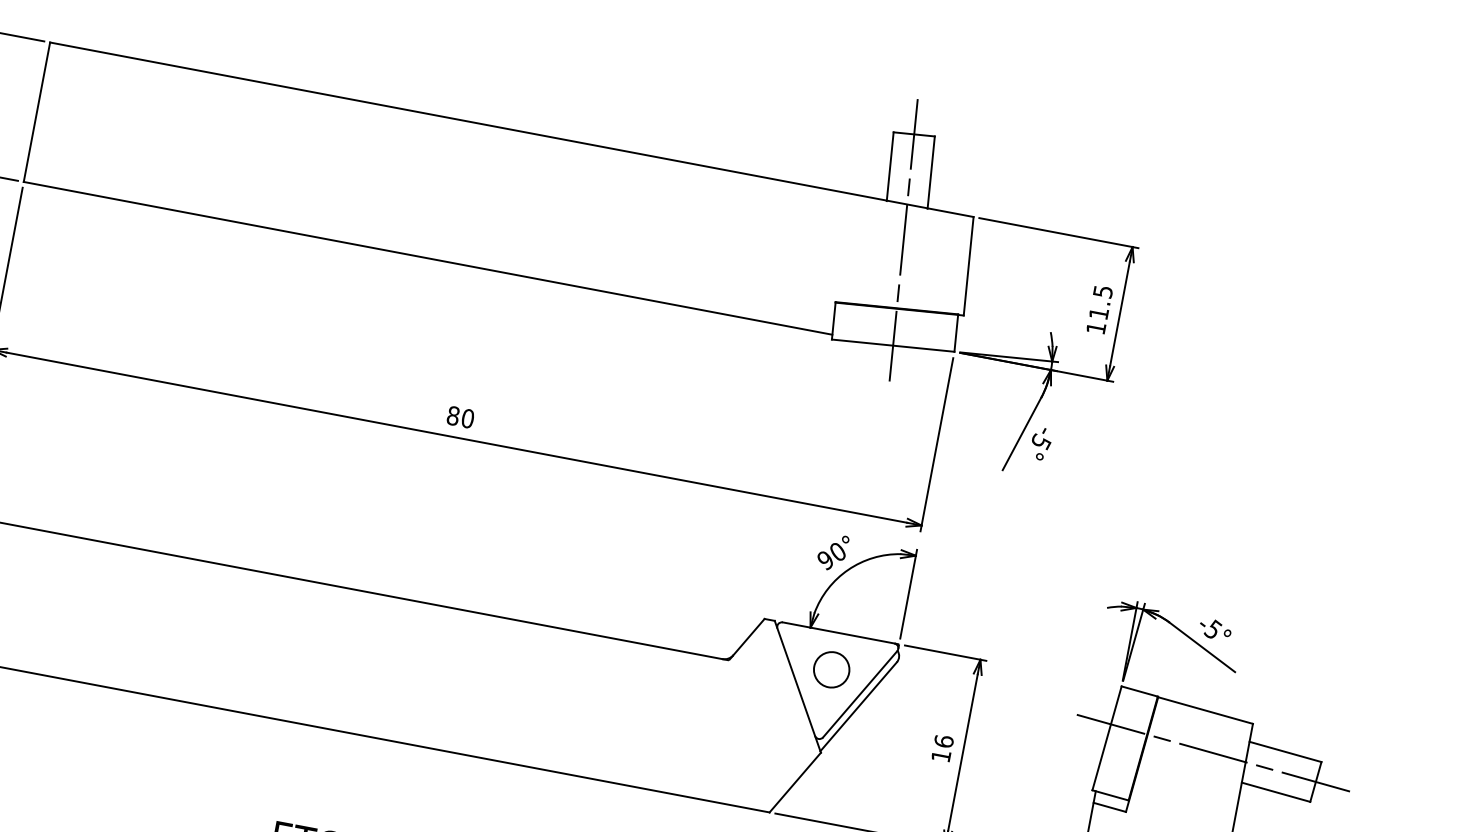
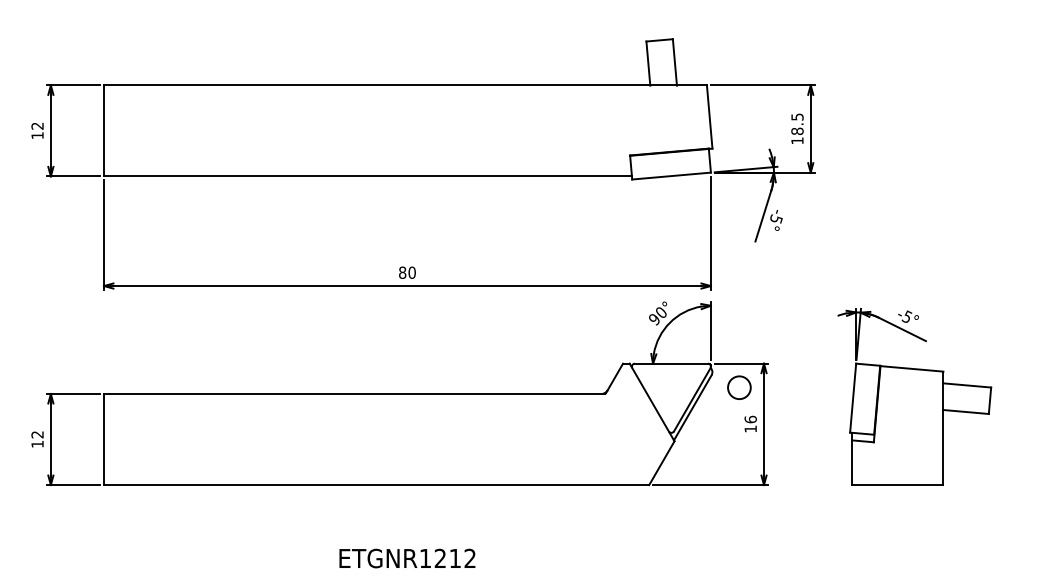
line: (903, 240) -> (665, 108), removed
text: (1098, 313) -> (797, 131), 11.5 -> 18.5
circle: (831, 669) -> (739, 387), moved
line: (1212, 752) -> (921, 394), removed

